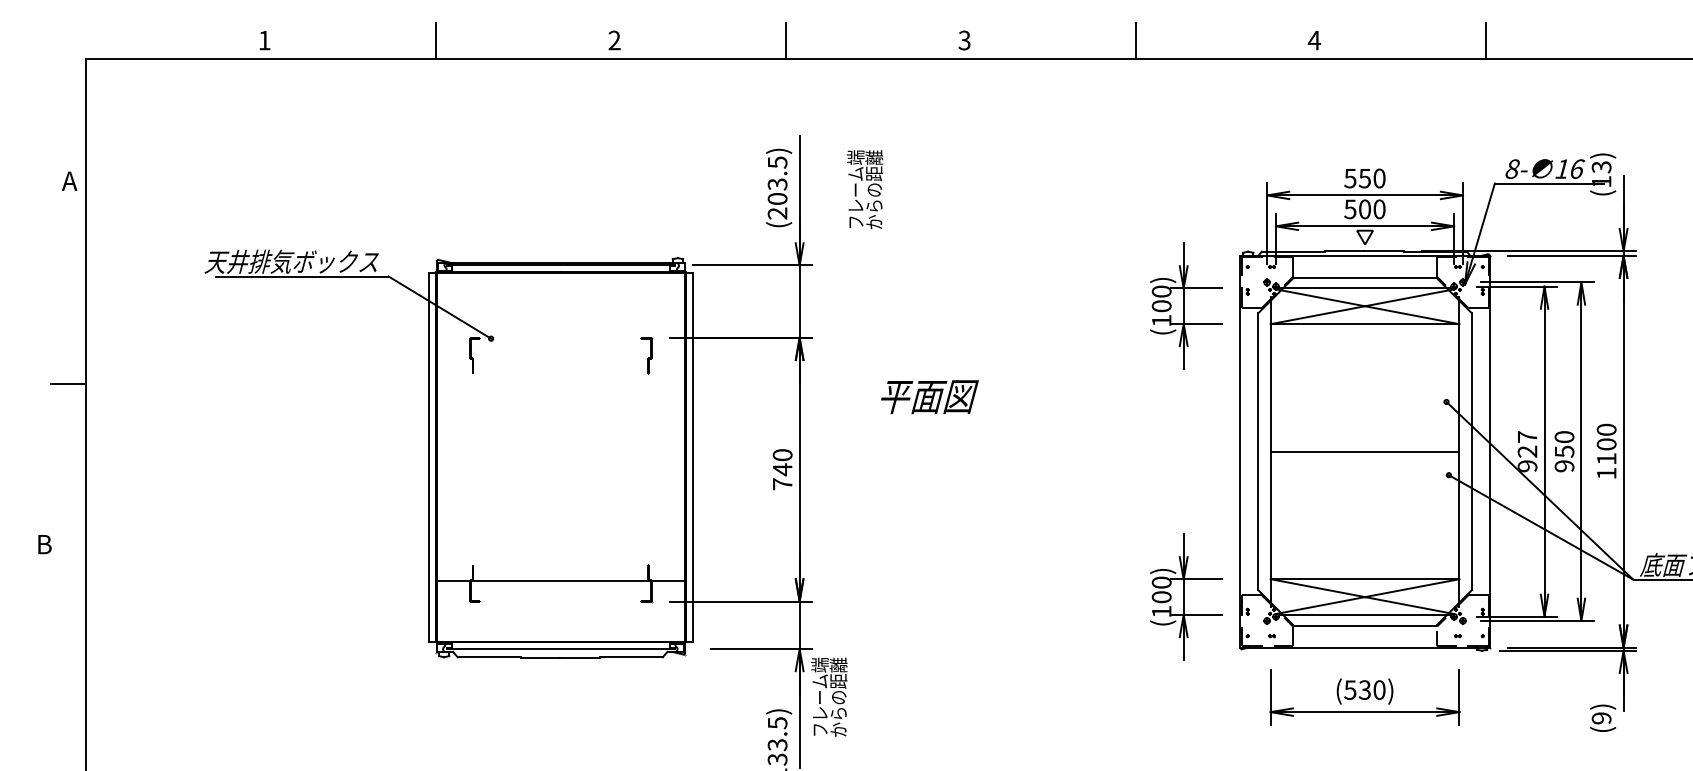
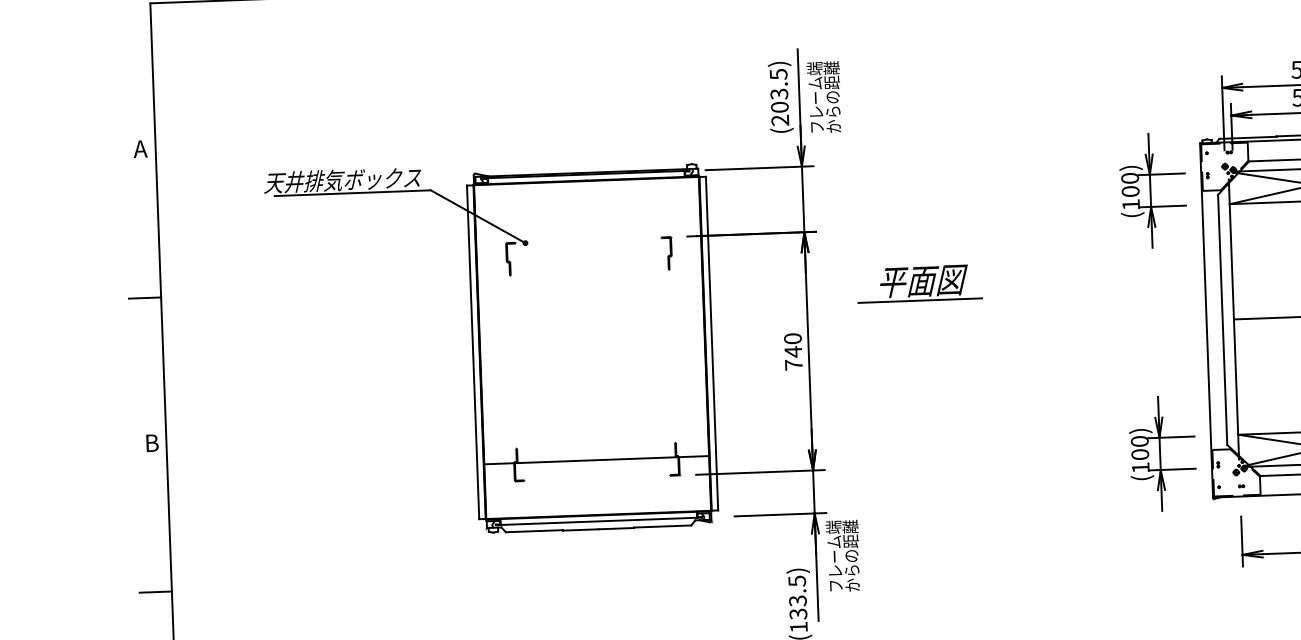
text: (69, 180) -> (140, 148), moved
text: (865, 189) -> (824, 97), moved
line: (924, 418) -> (919, 300), added
text: (44, 544) -> (152, 443), moved
line: (68, 709) -> (155, 592), added

